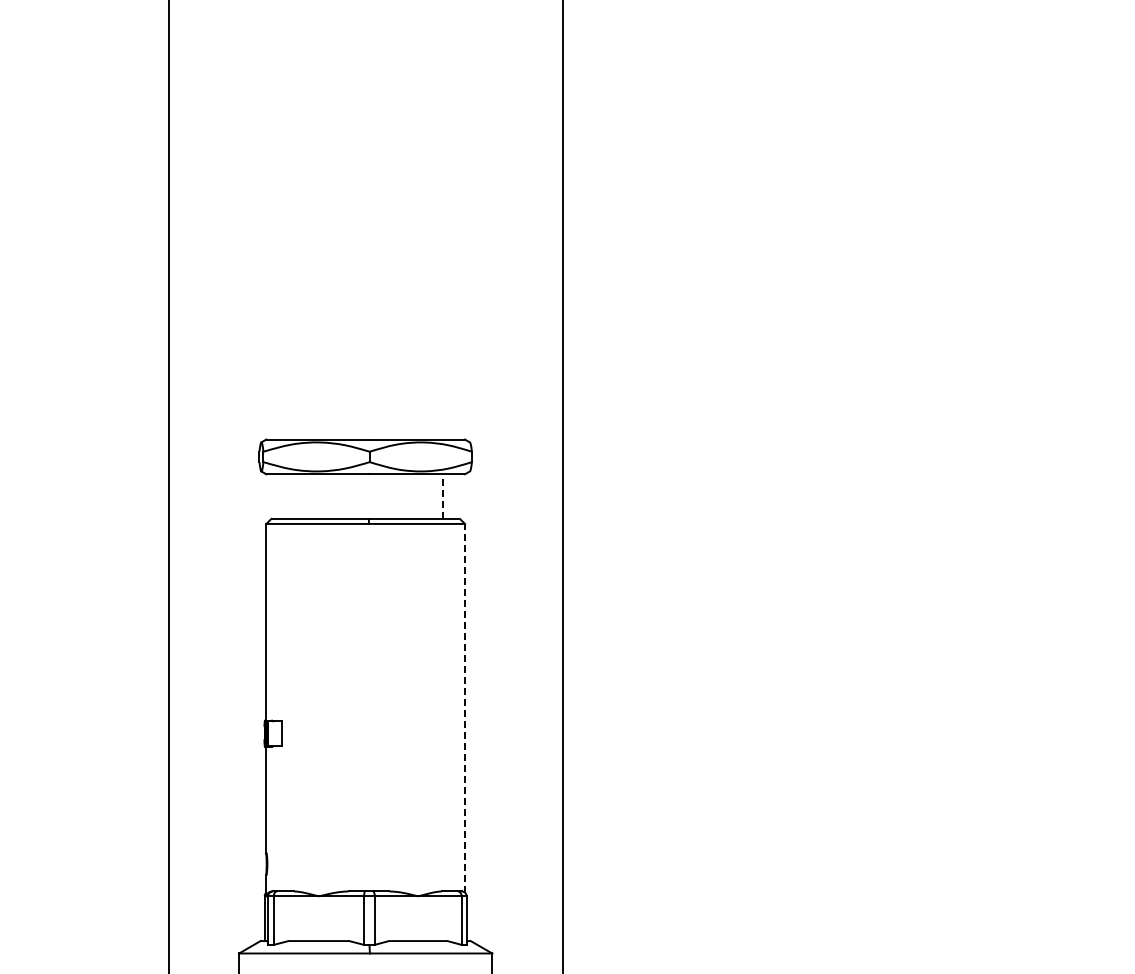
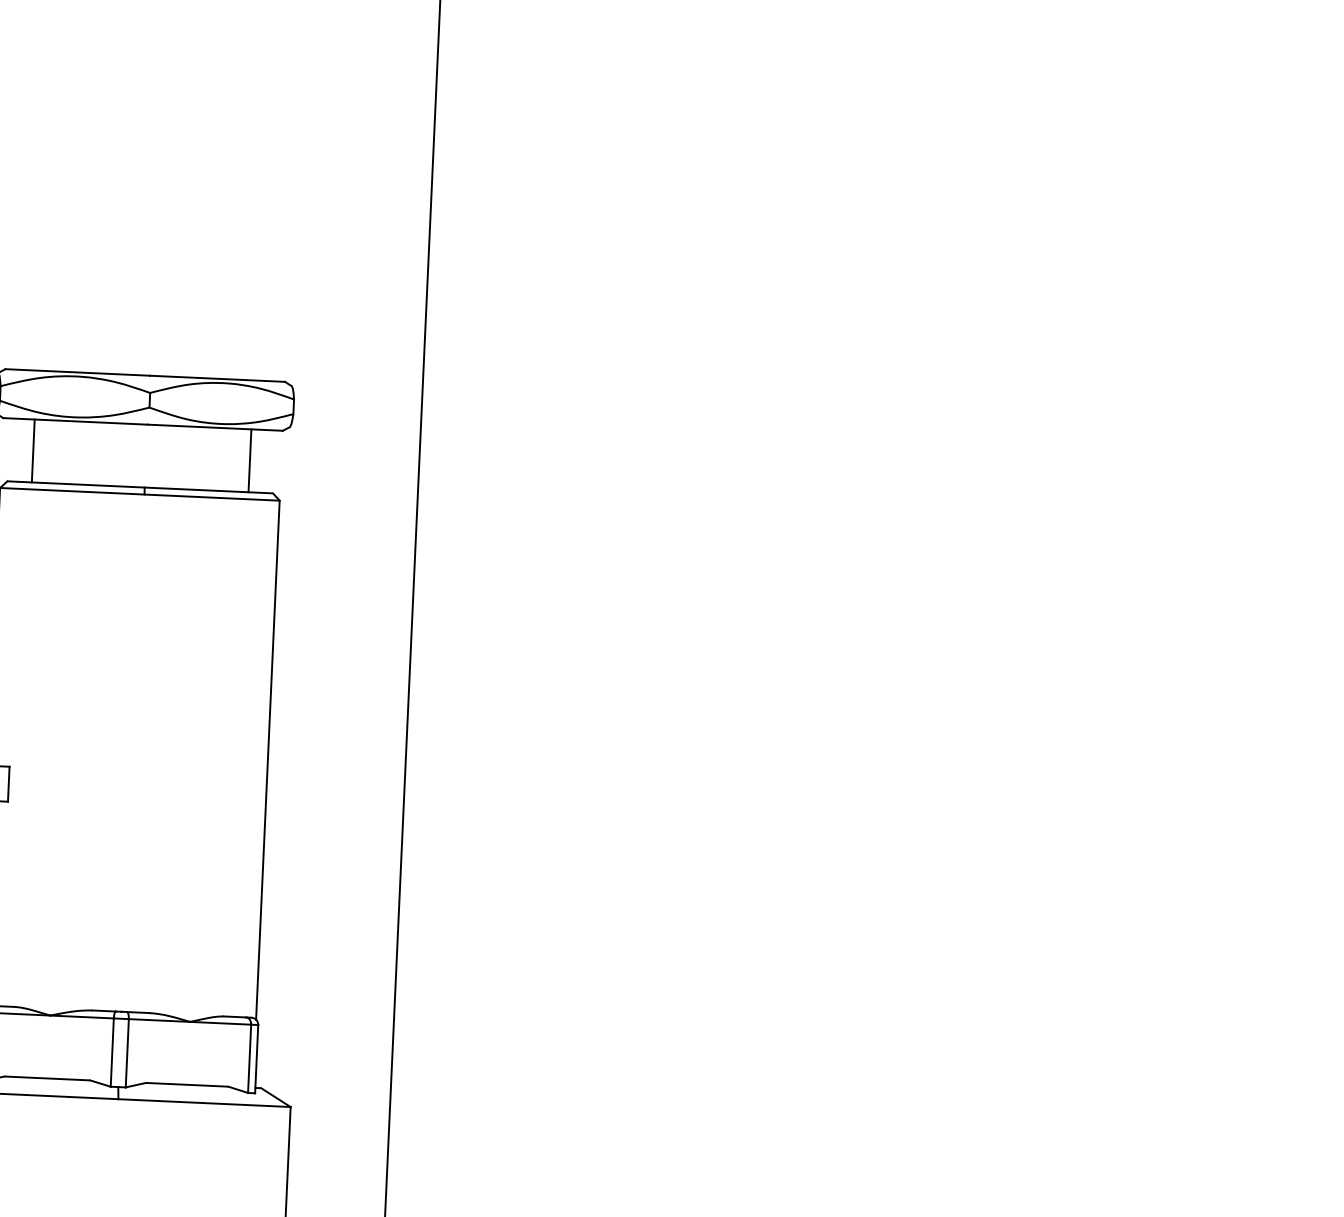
line: (288, 496) -> (33, 450), added
line: (442, 496) -> (249, 460), dashed -> solid
line: (464, 707) -> (267, 759), dashed -> solid

